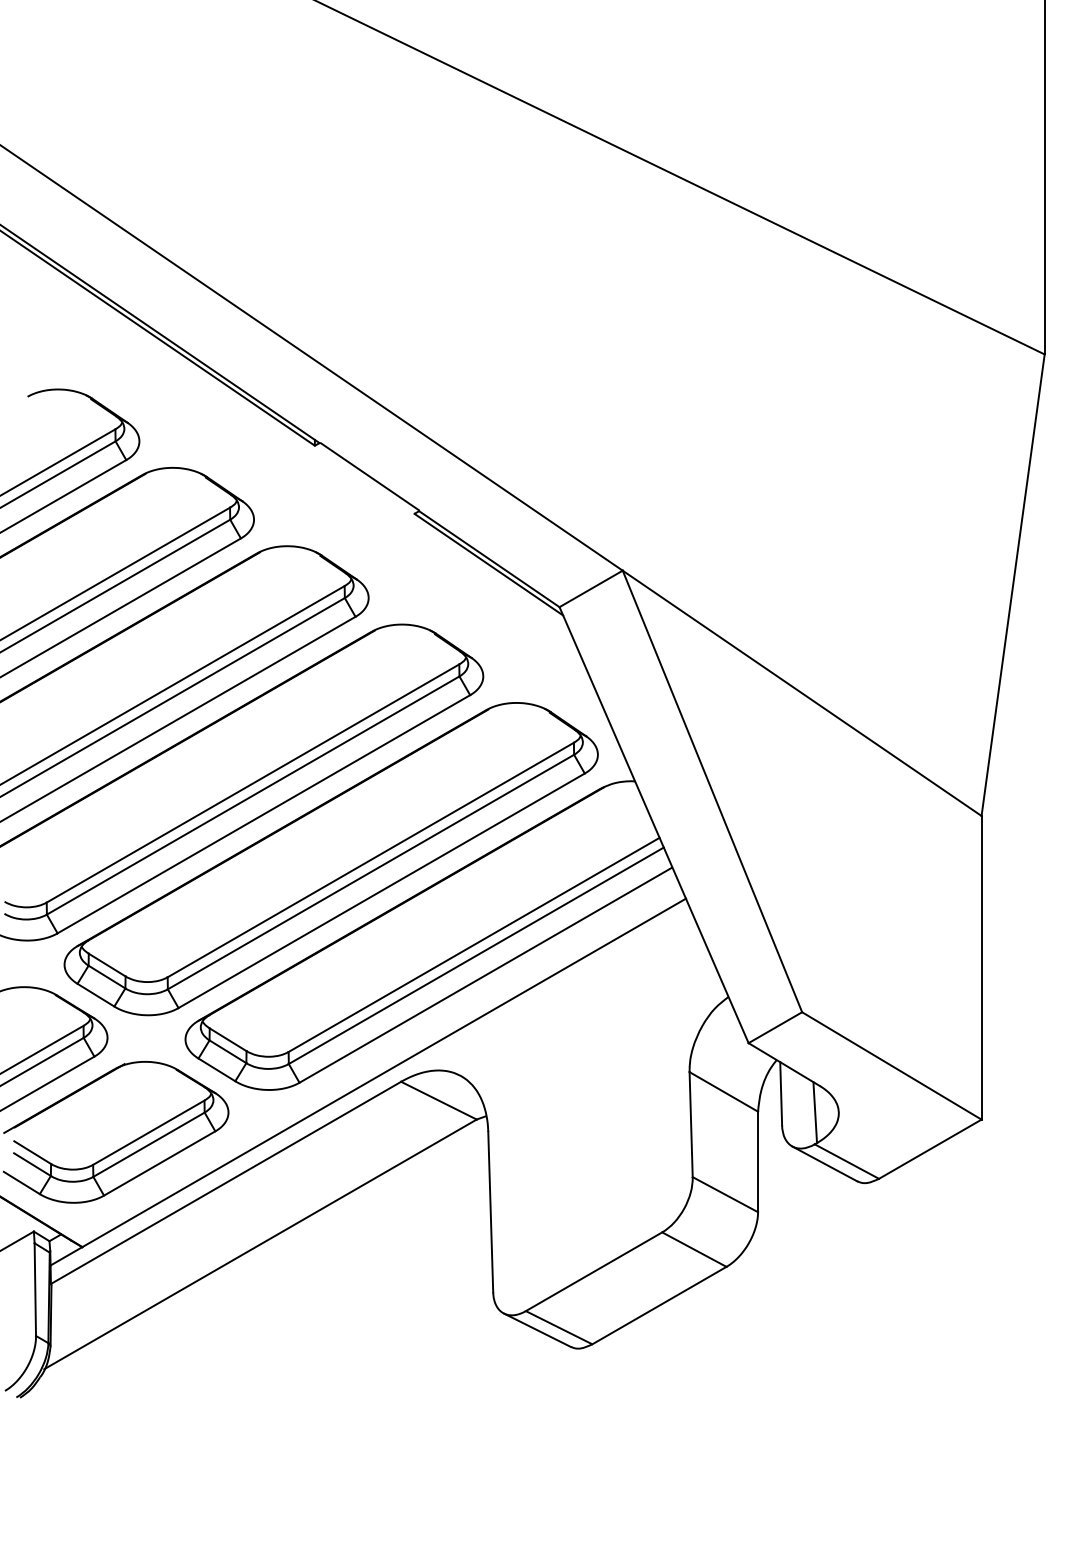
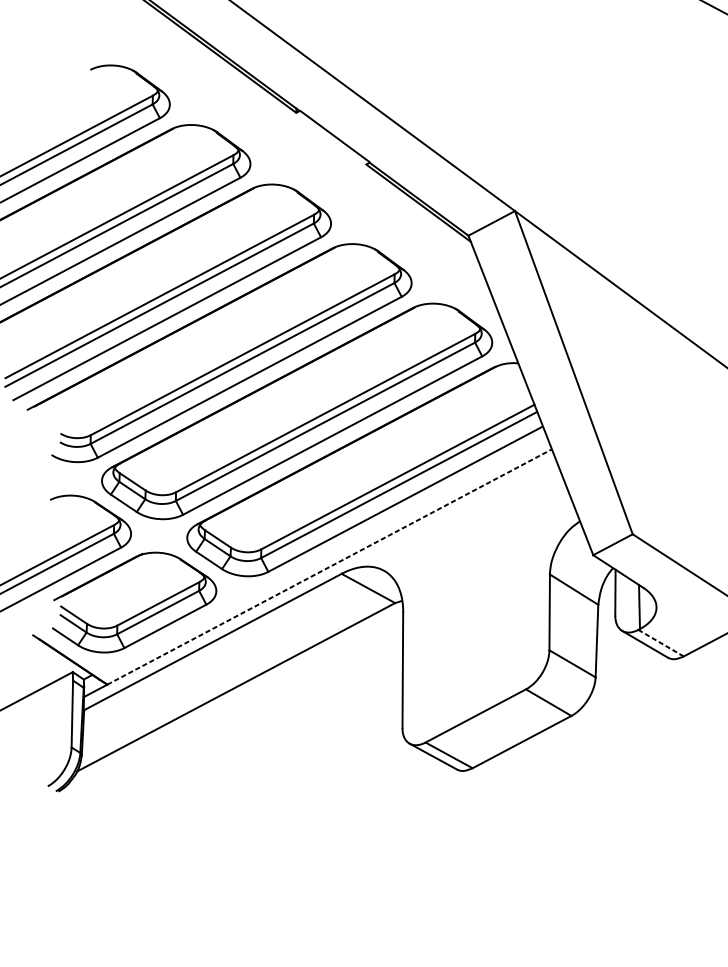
line: (384, 1072) -> (329, 566), solid -> dashed
line: (846, 1161) -> (660, 643), solid -> dashed

